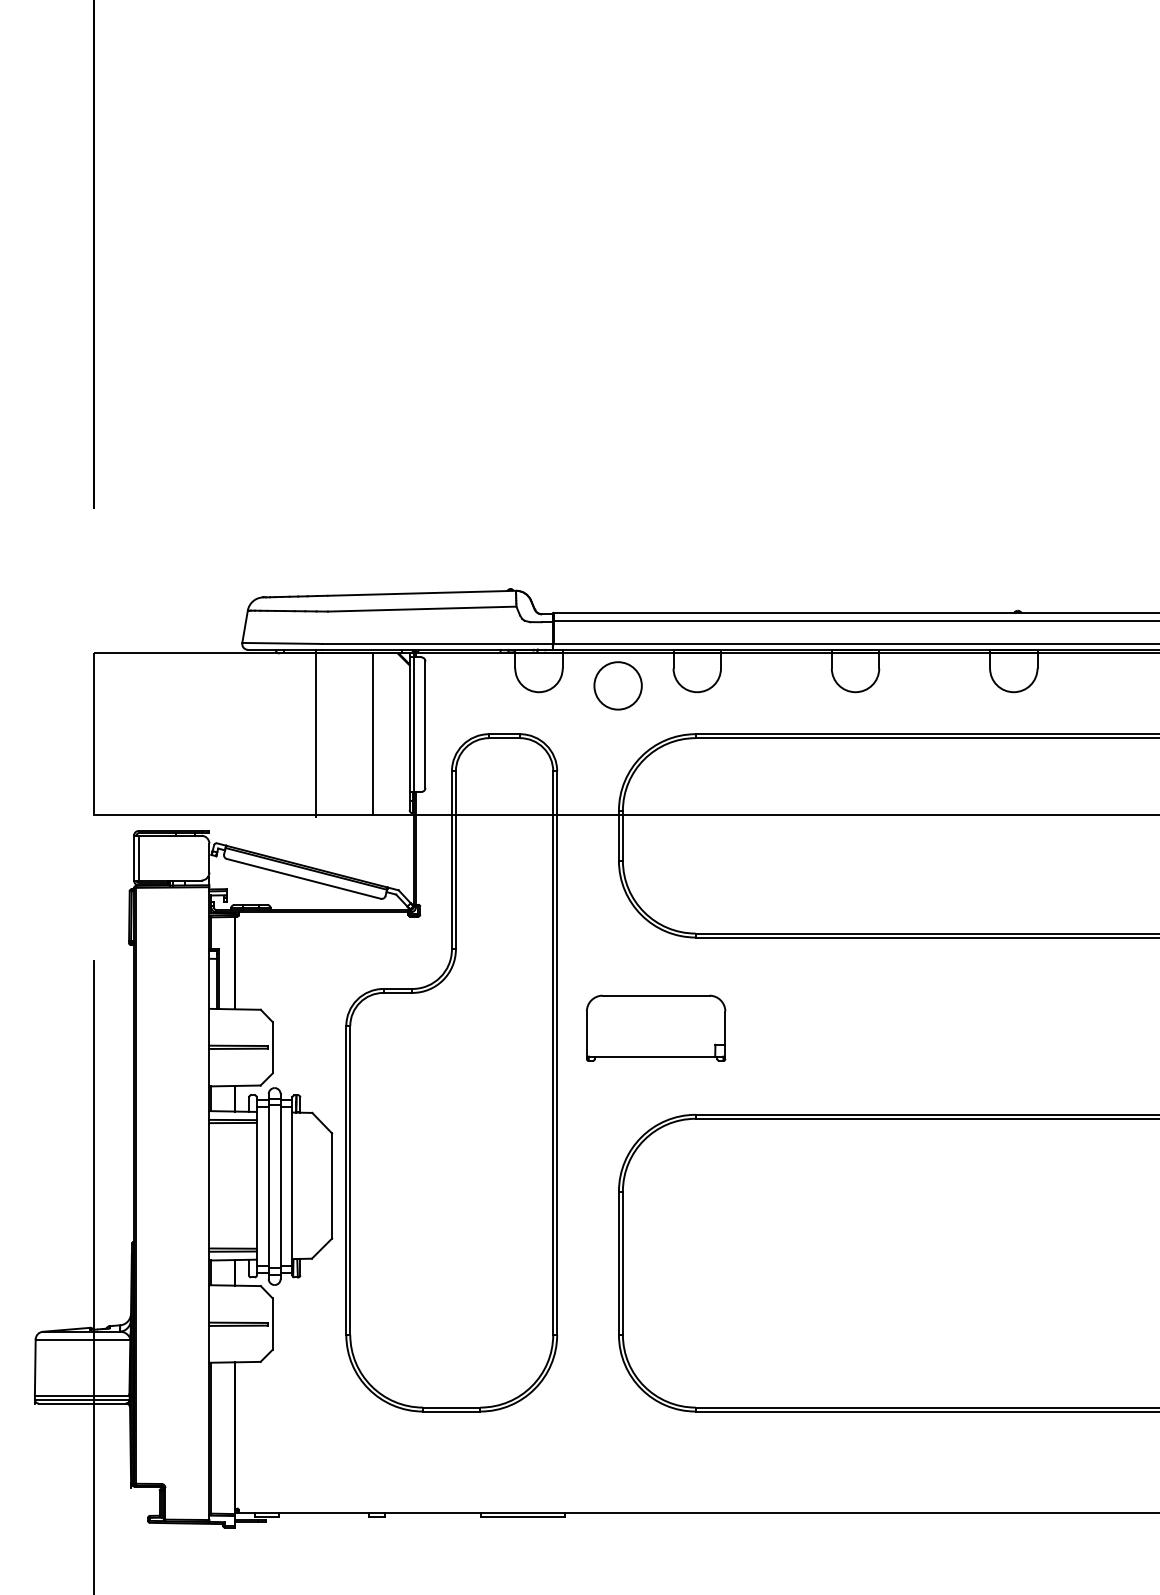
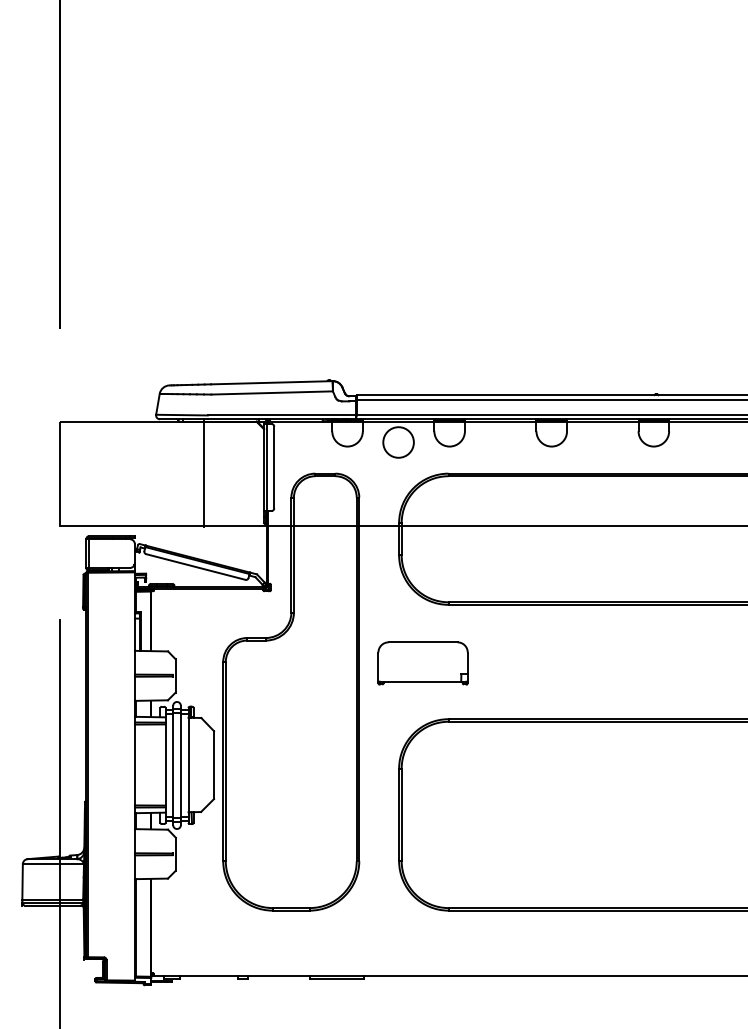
line: (373, 733) -> (240, 473), removed

